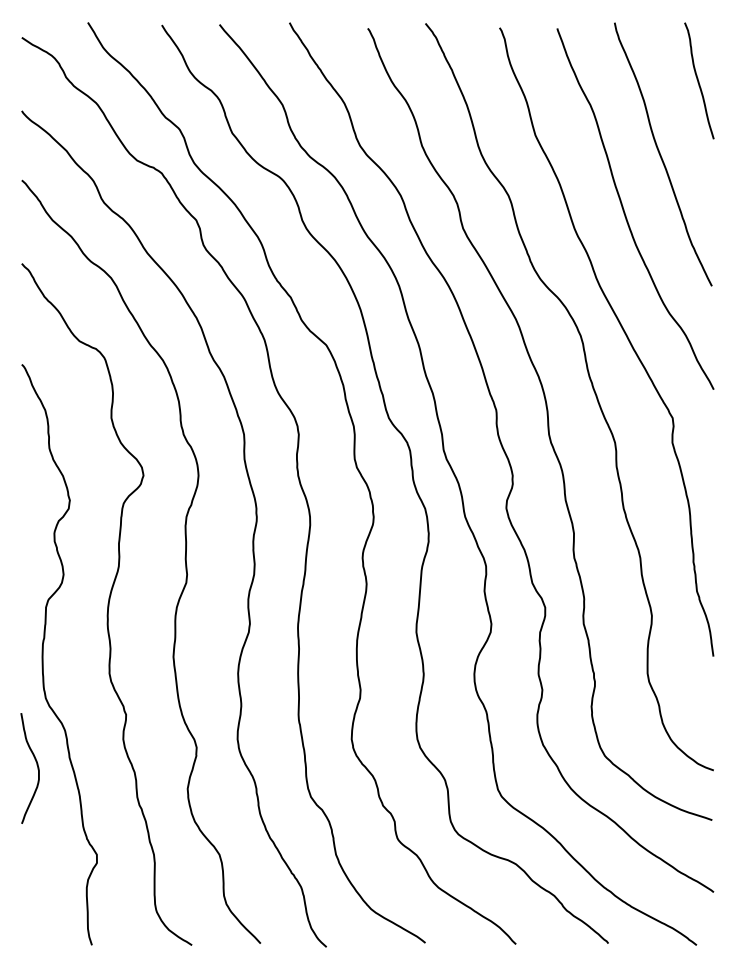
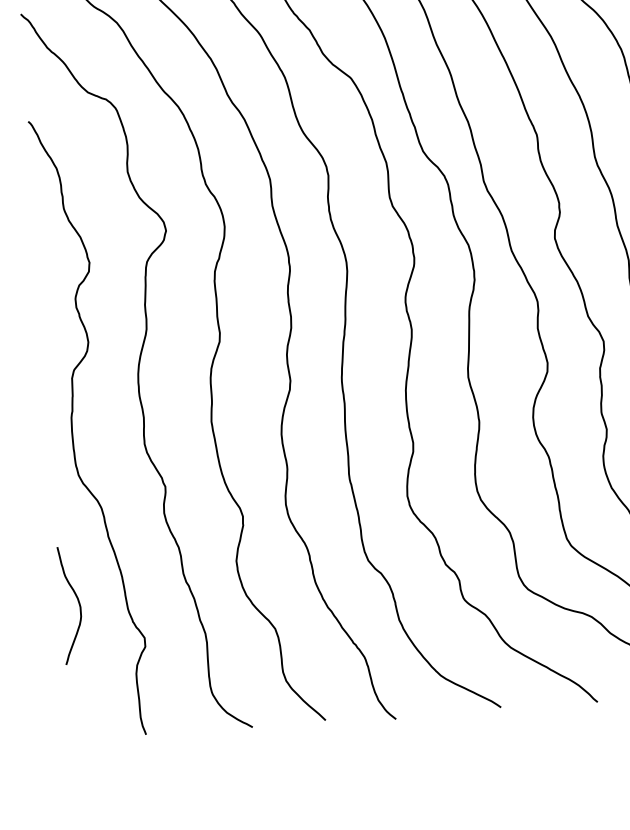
curve: (36, 765) -> (77, 601), moved

